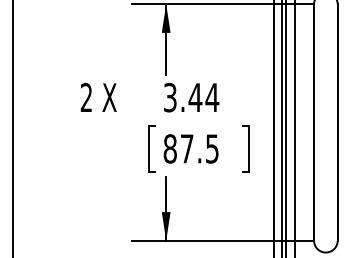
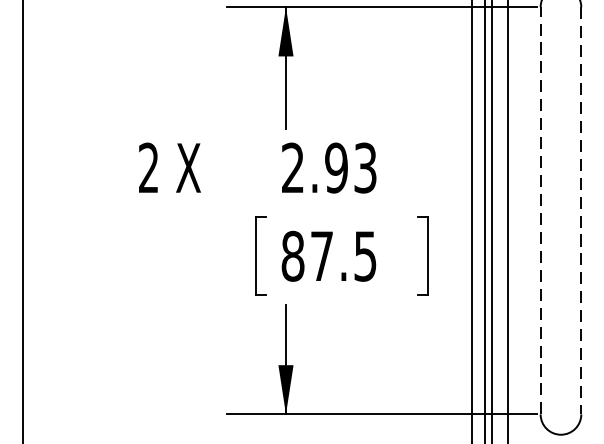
text: (191, 97) -> (329, 167), 3.44 -> 2.93
line: (314, 121) -> (541, 209), solid -> dashed
line: (337, 122) -> (580, 210), solid -> dashed

